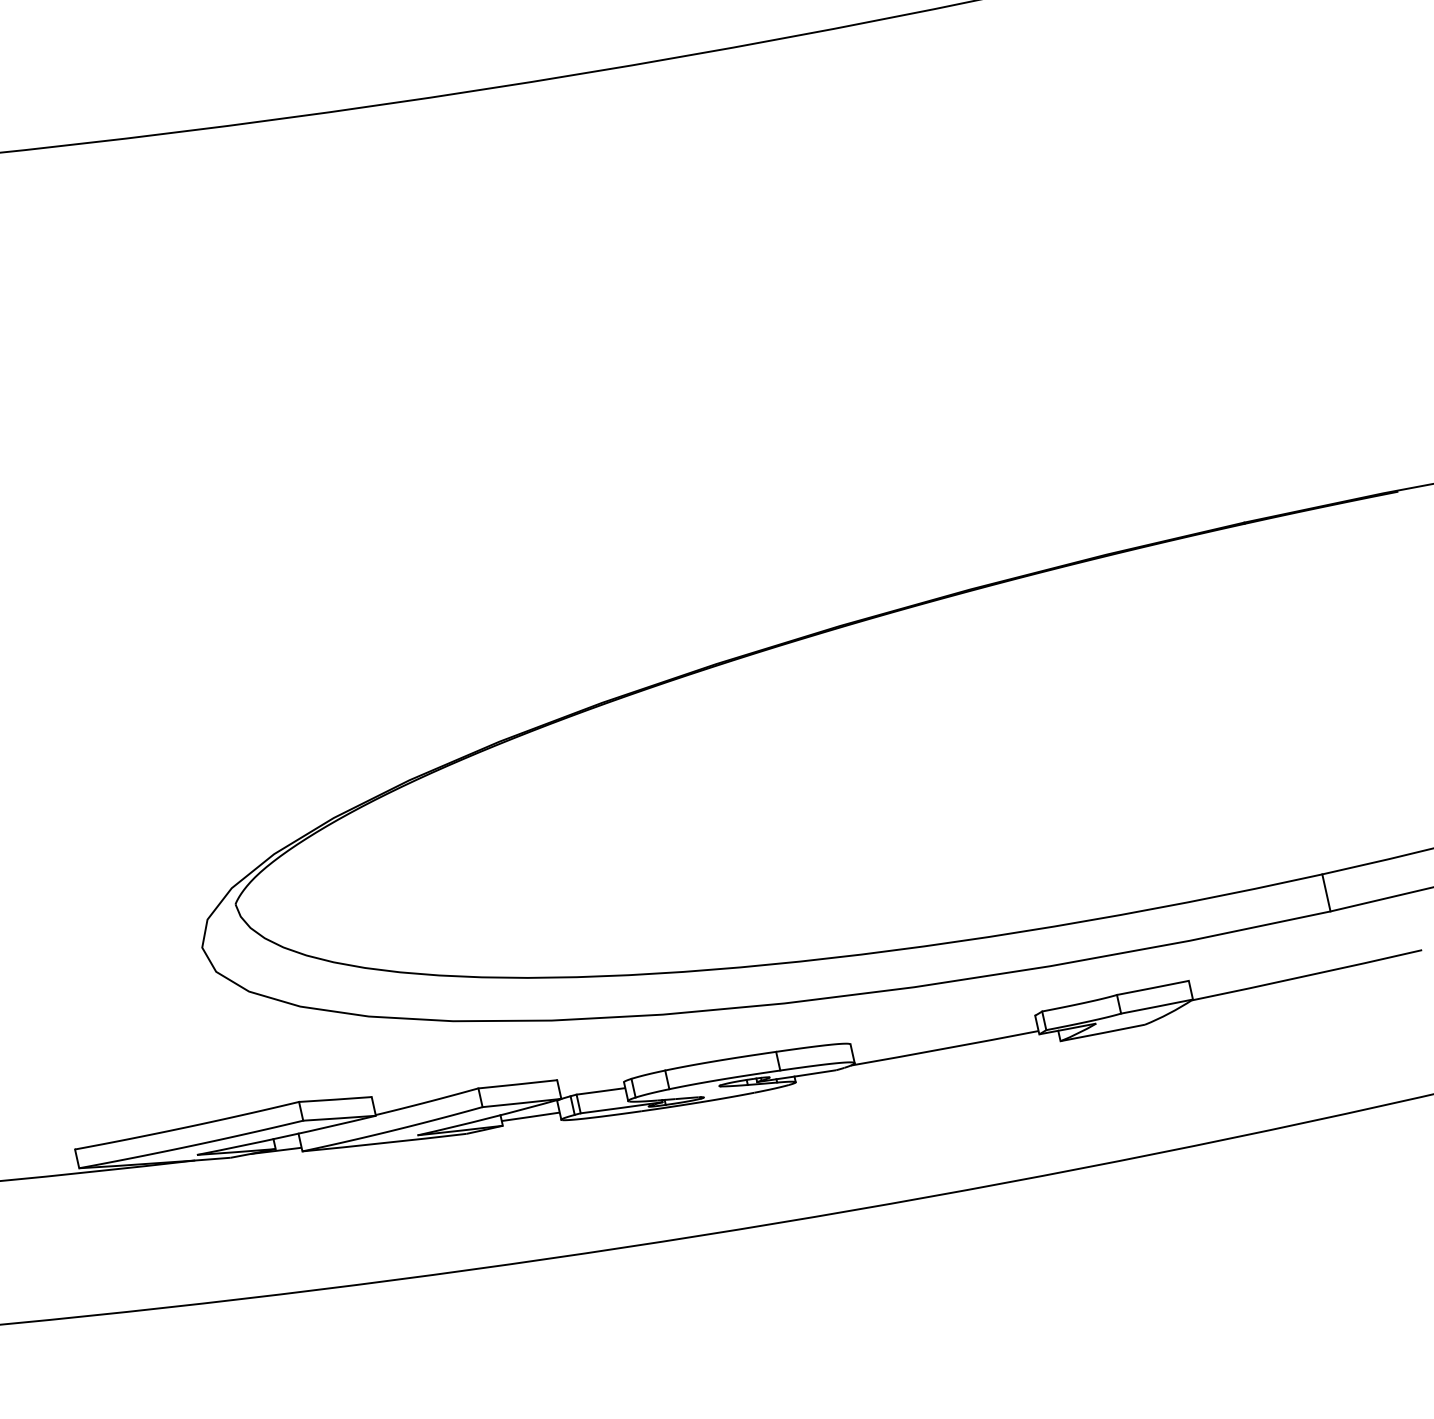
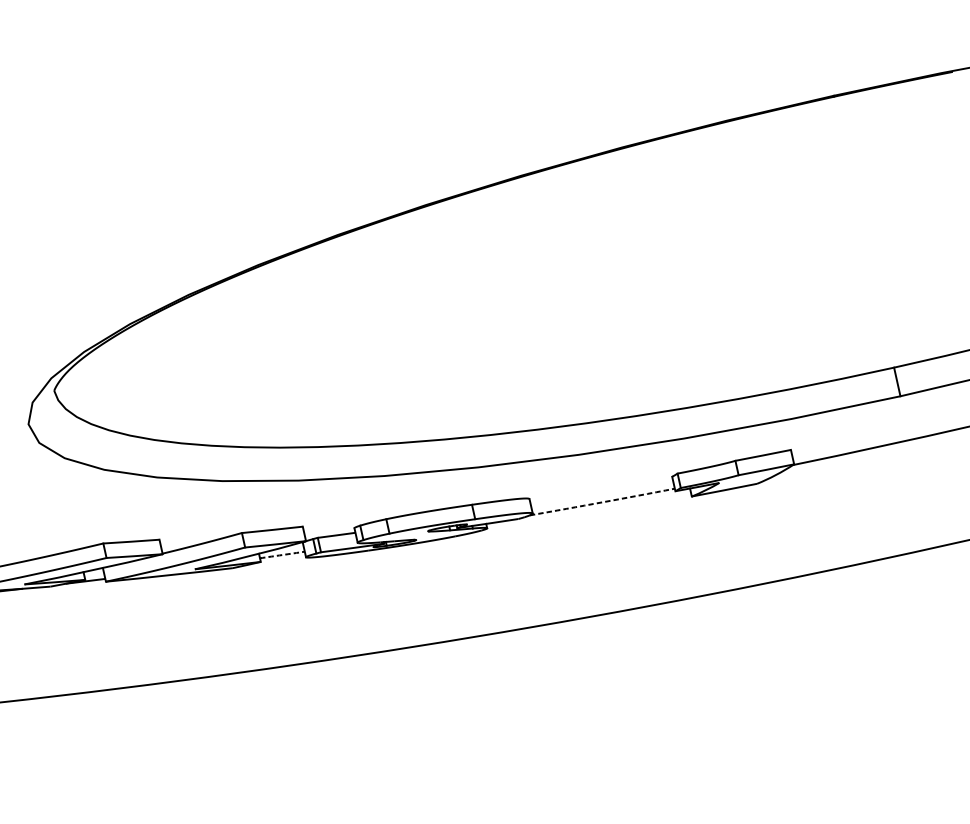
arc: (944, 1048) -> (602, 502), solid -> dashed
arc: (530, 1116) -> (282, 554), solid -> dashed

